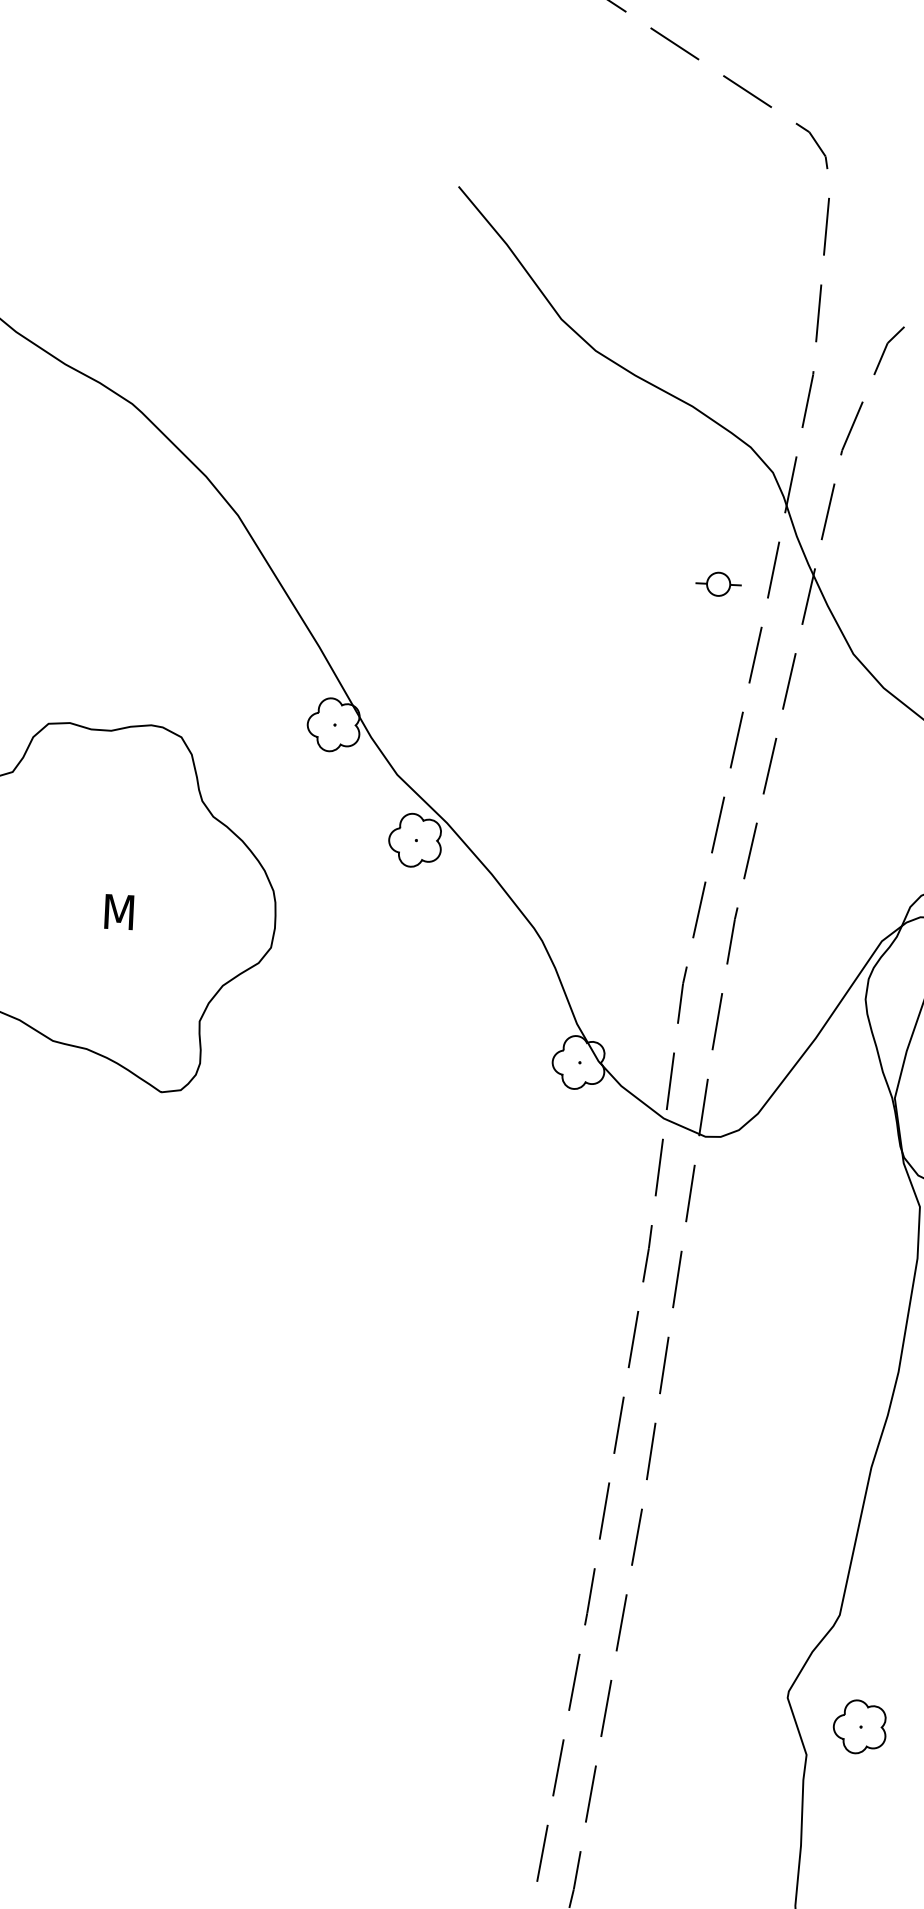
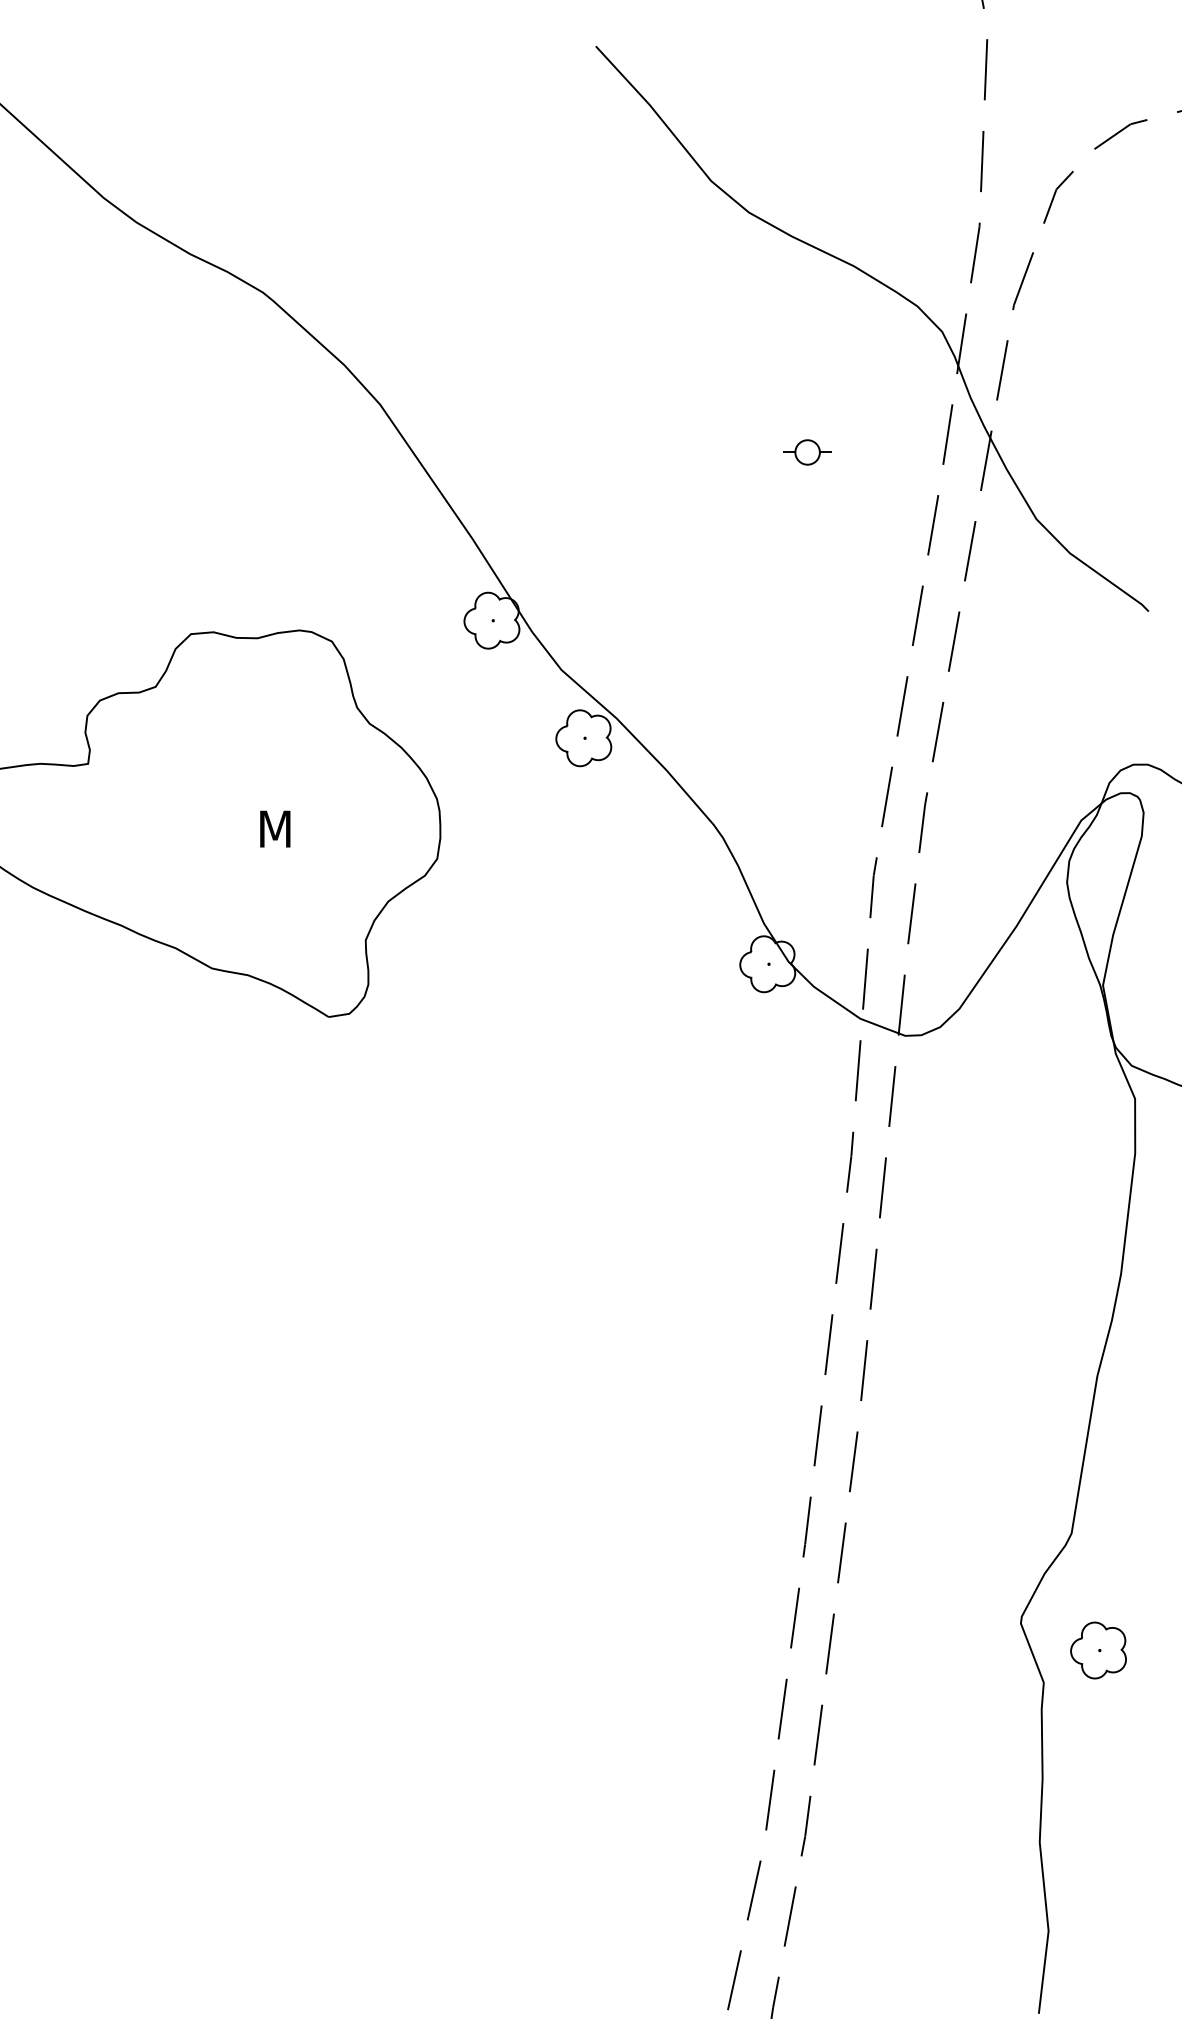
part: (718, 584) -> (807, 452), moved

